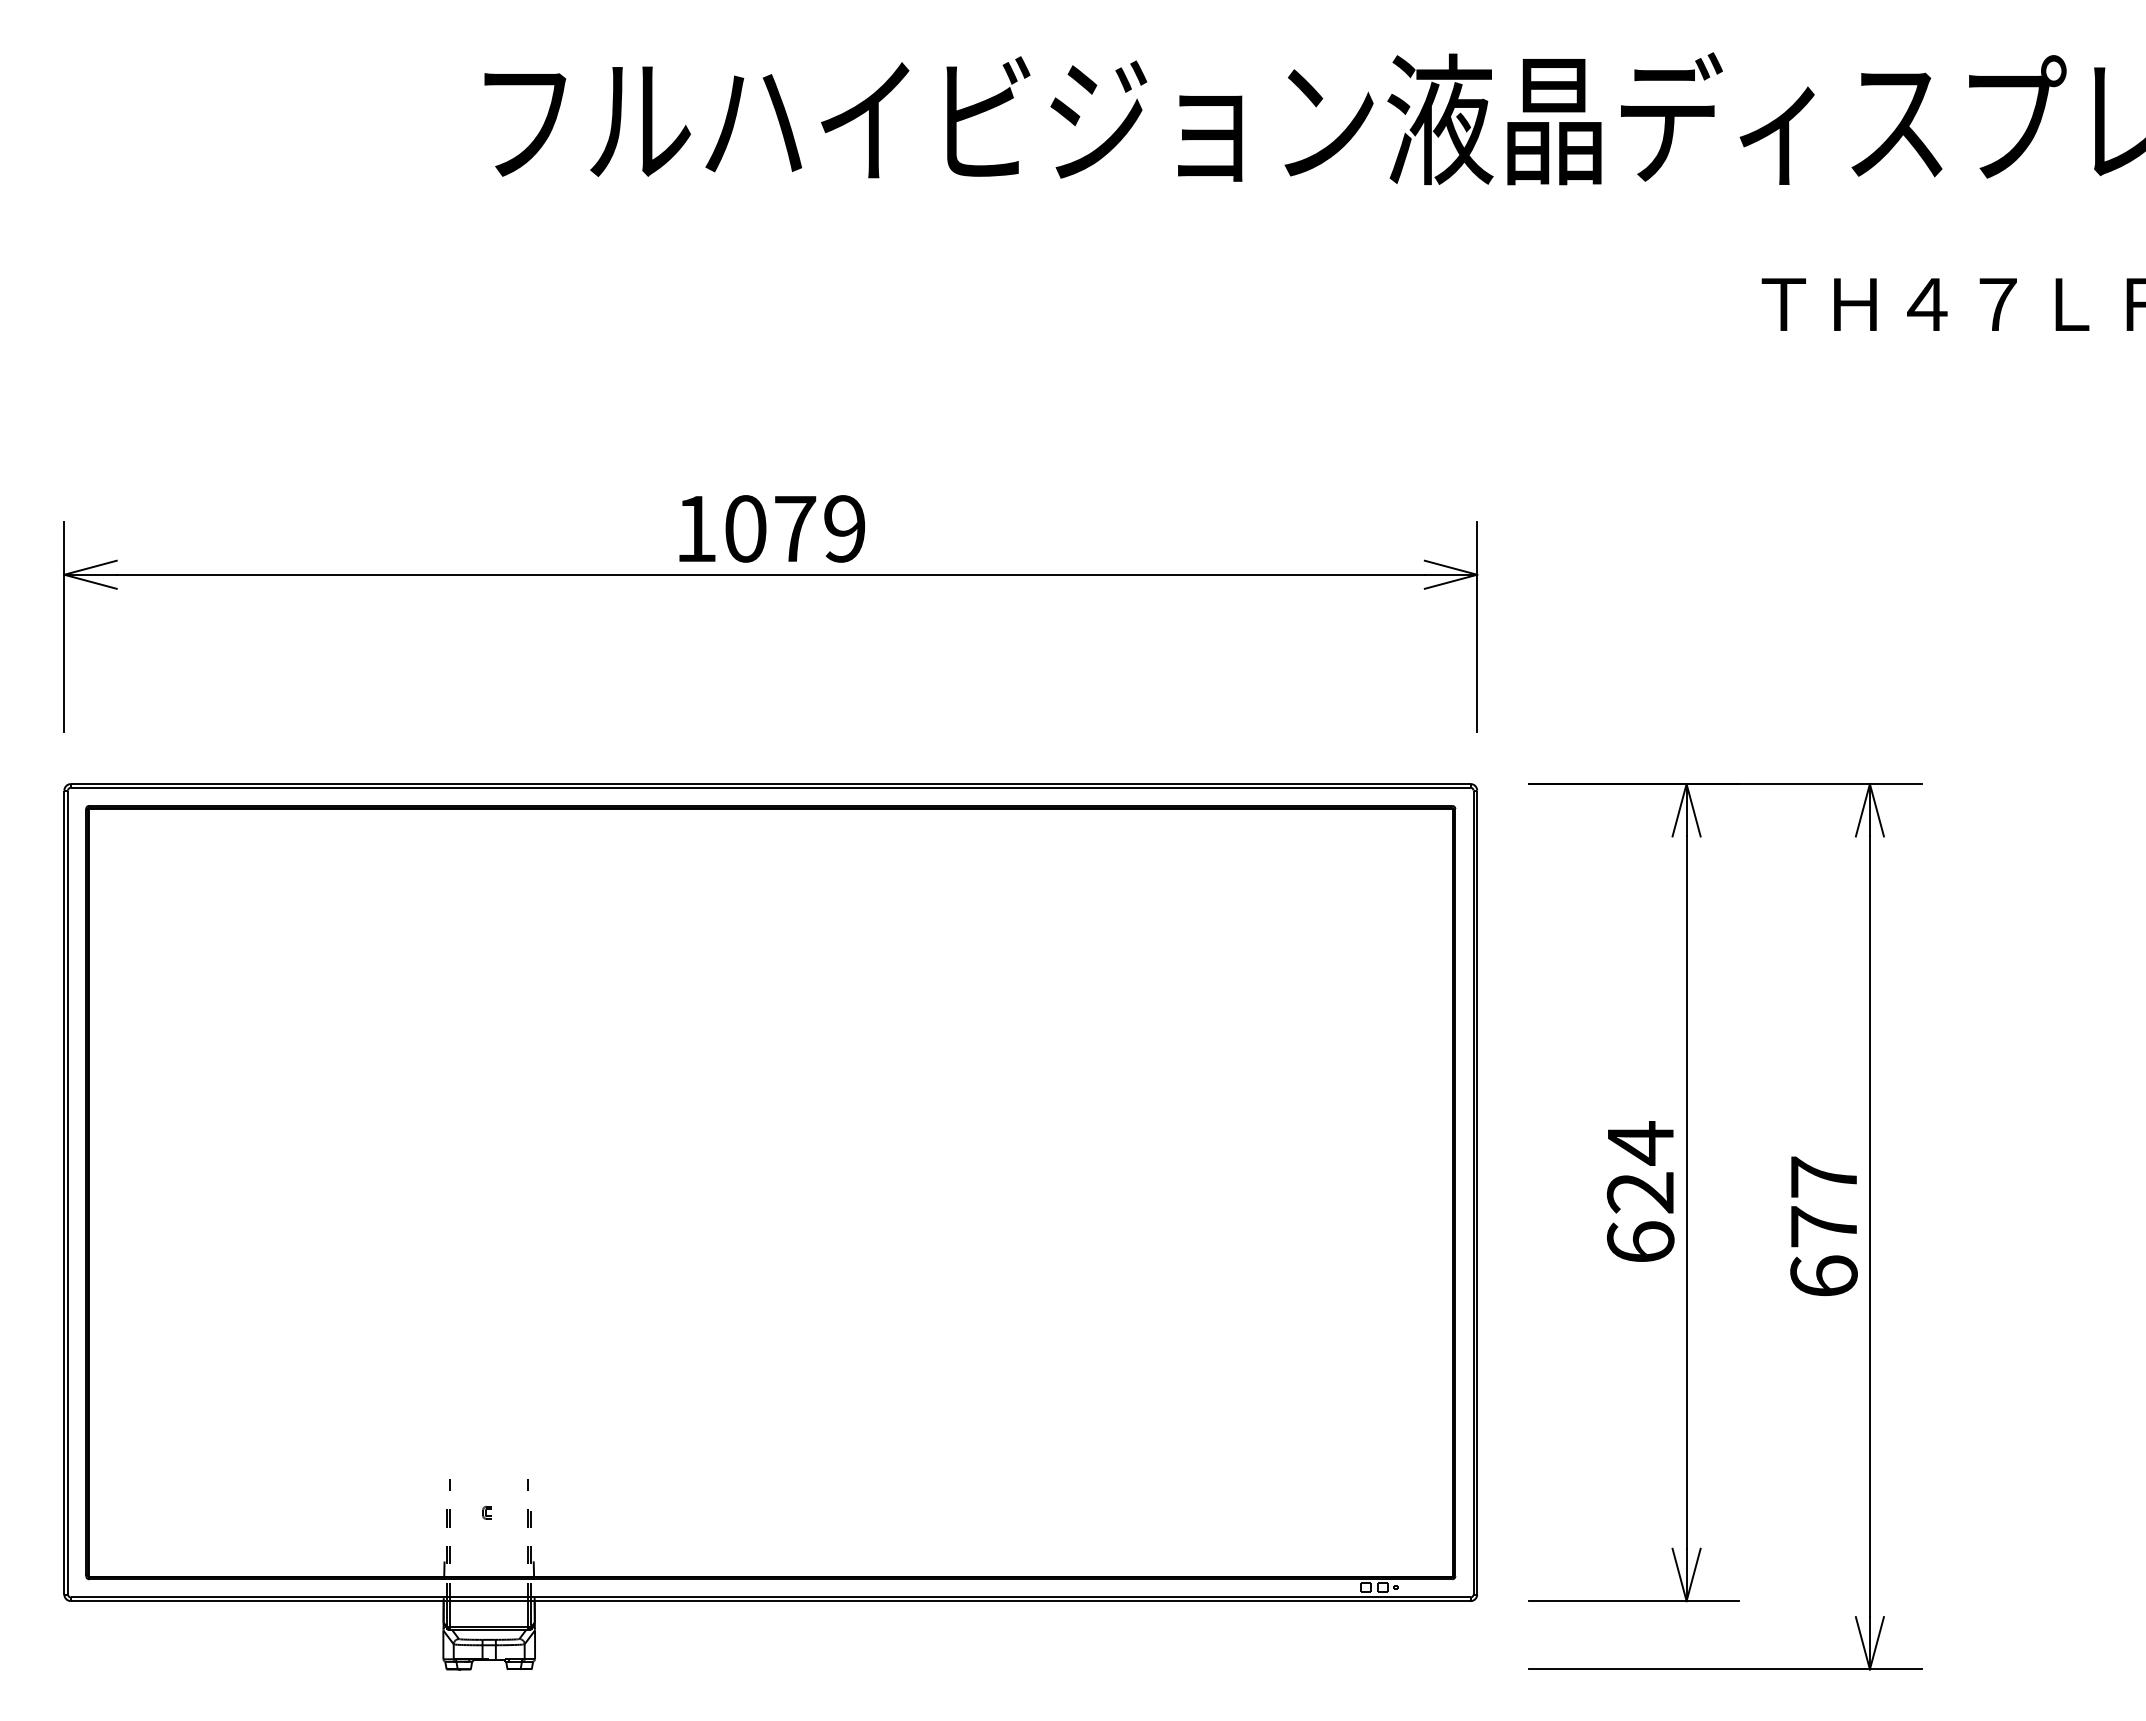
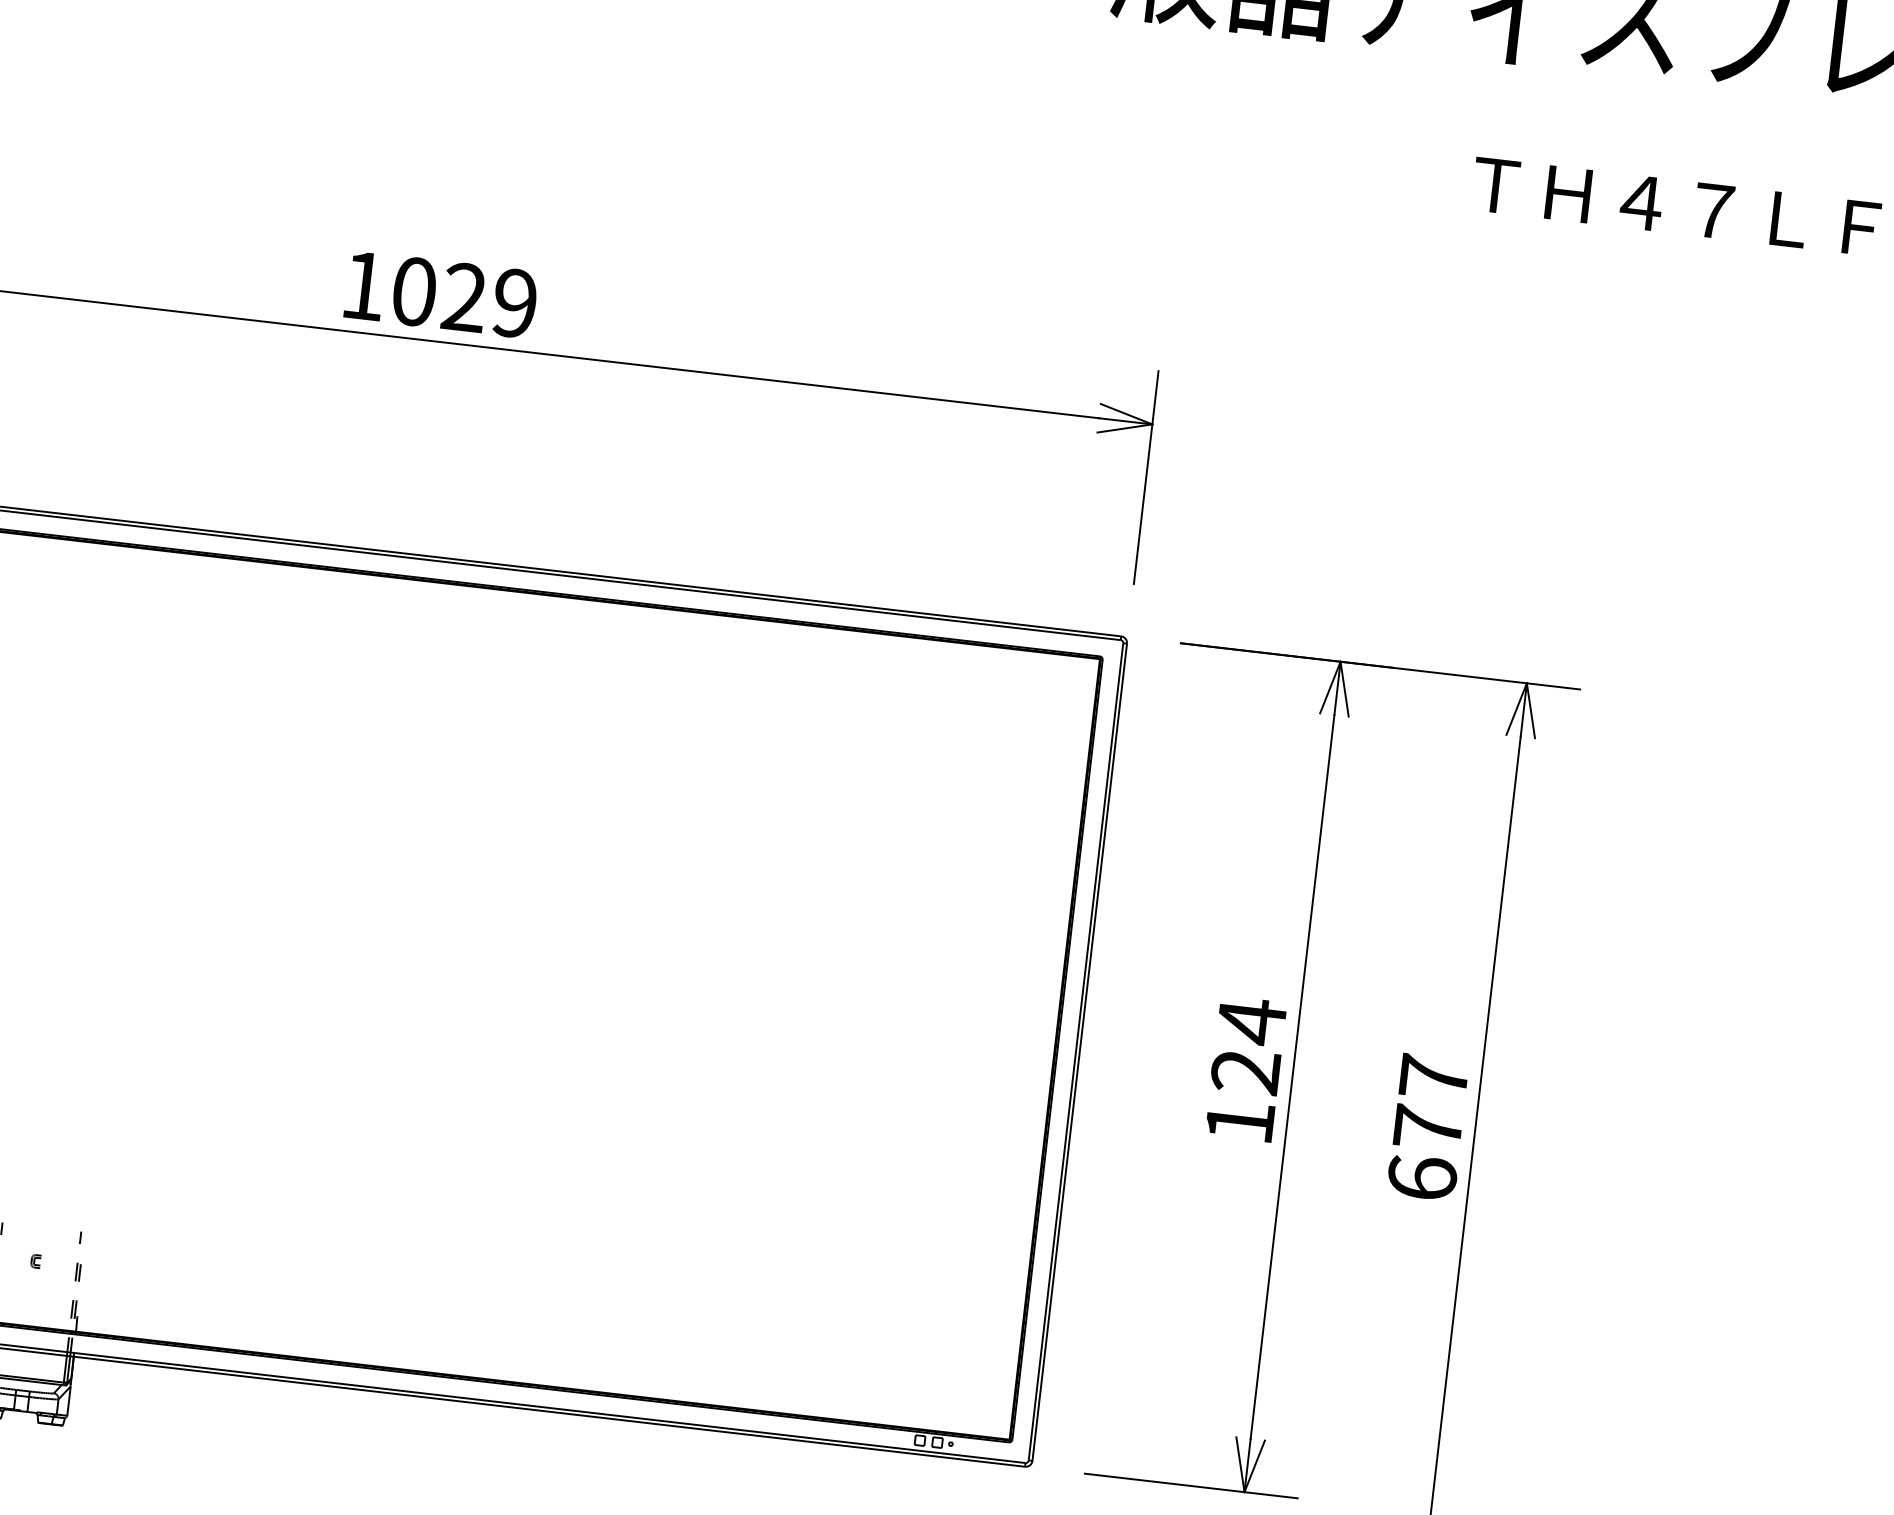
text: (795, 528) -> (464, 297), 1079 -> 1029
text: (1640, 1241) -> (1239, 1121), 624 -> 124

